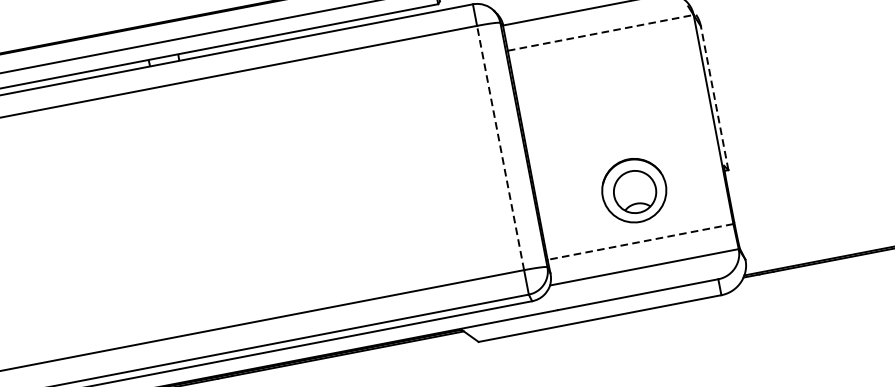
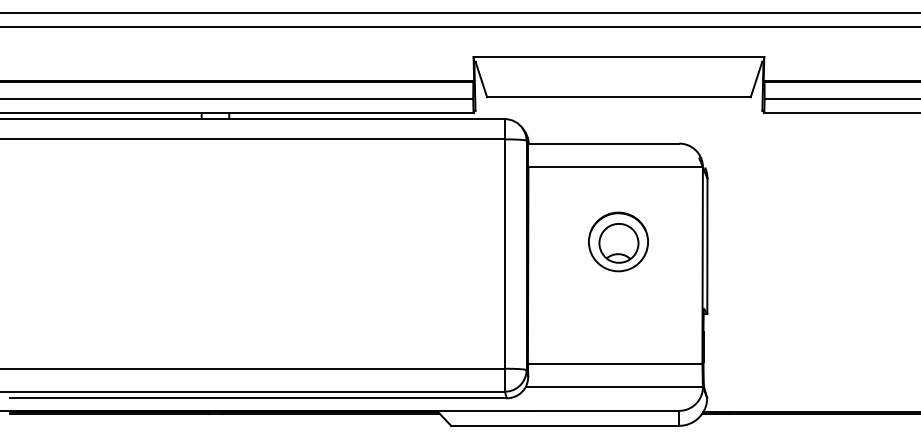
line: (601, 32) -> (616, 167), dashed -> solid
line: (714, 98) -> (707, 246), dashed -> solid
line: (500, 148) -> (504, 254), dashed -> solid
part: (634, 190) -> (618, 241), moved
line: (639, 242) -> (614, 363), dashed -> solid

